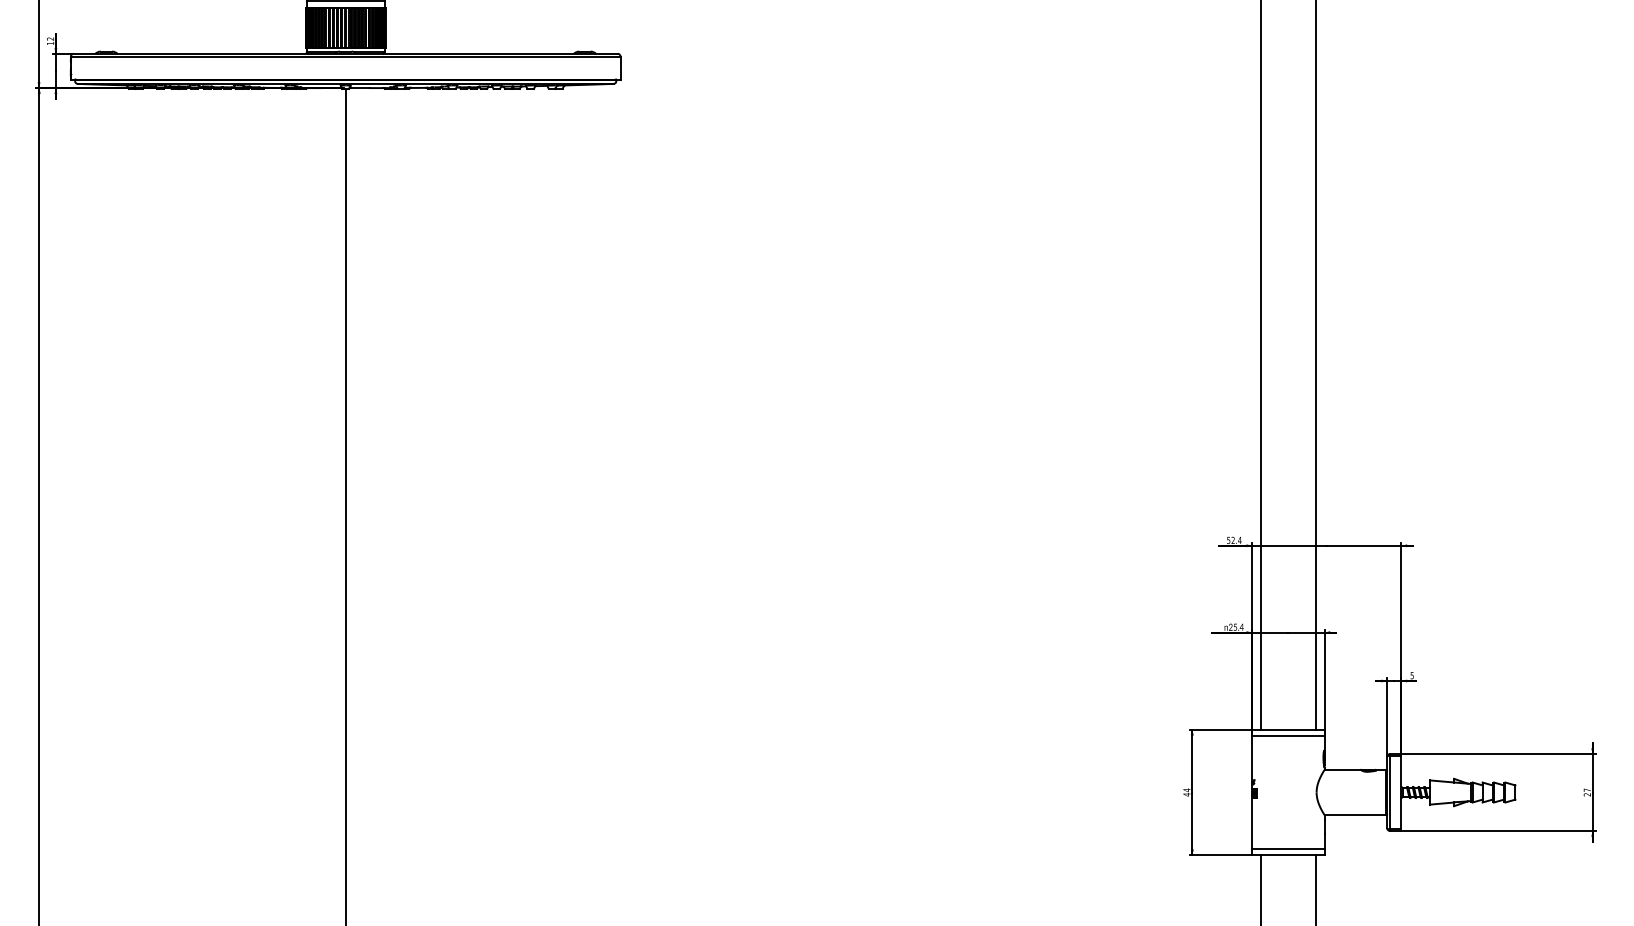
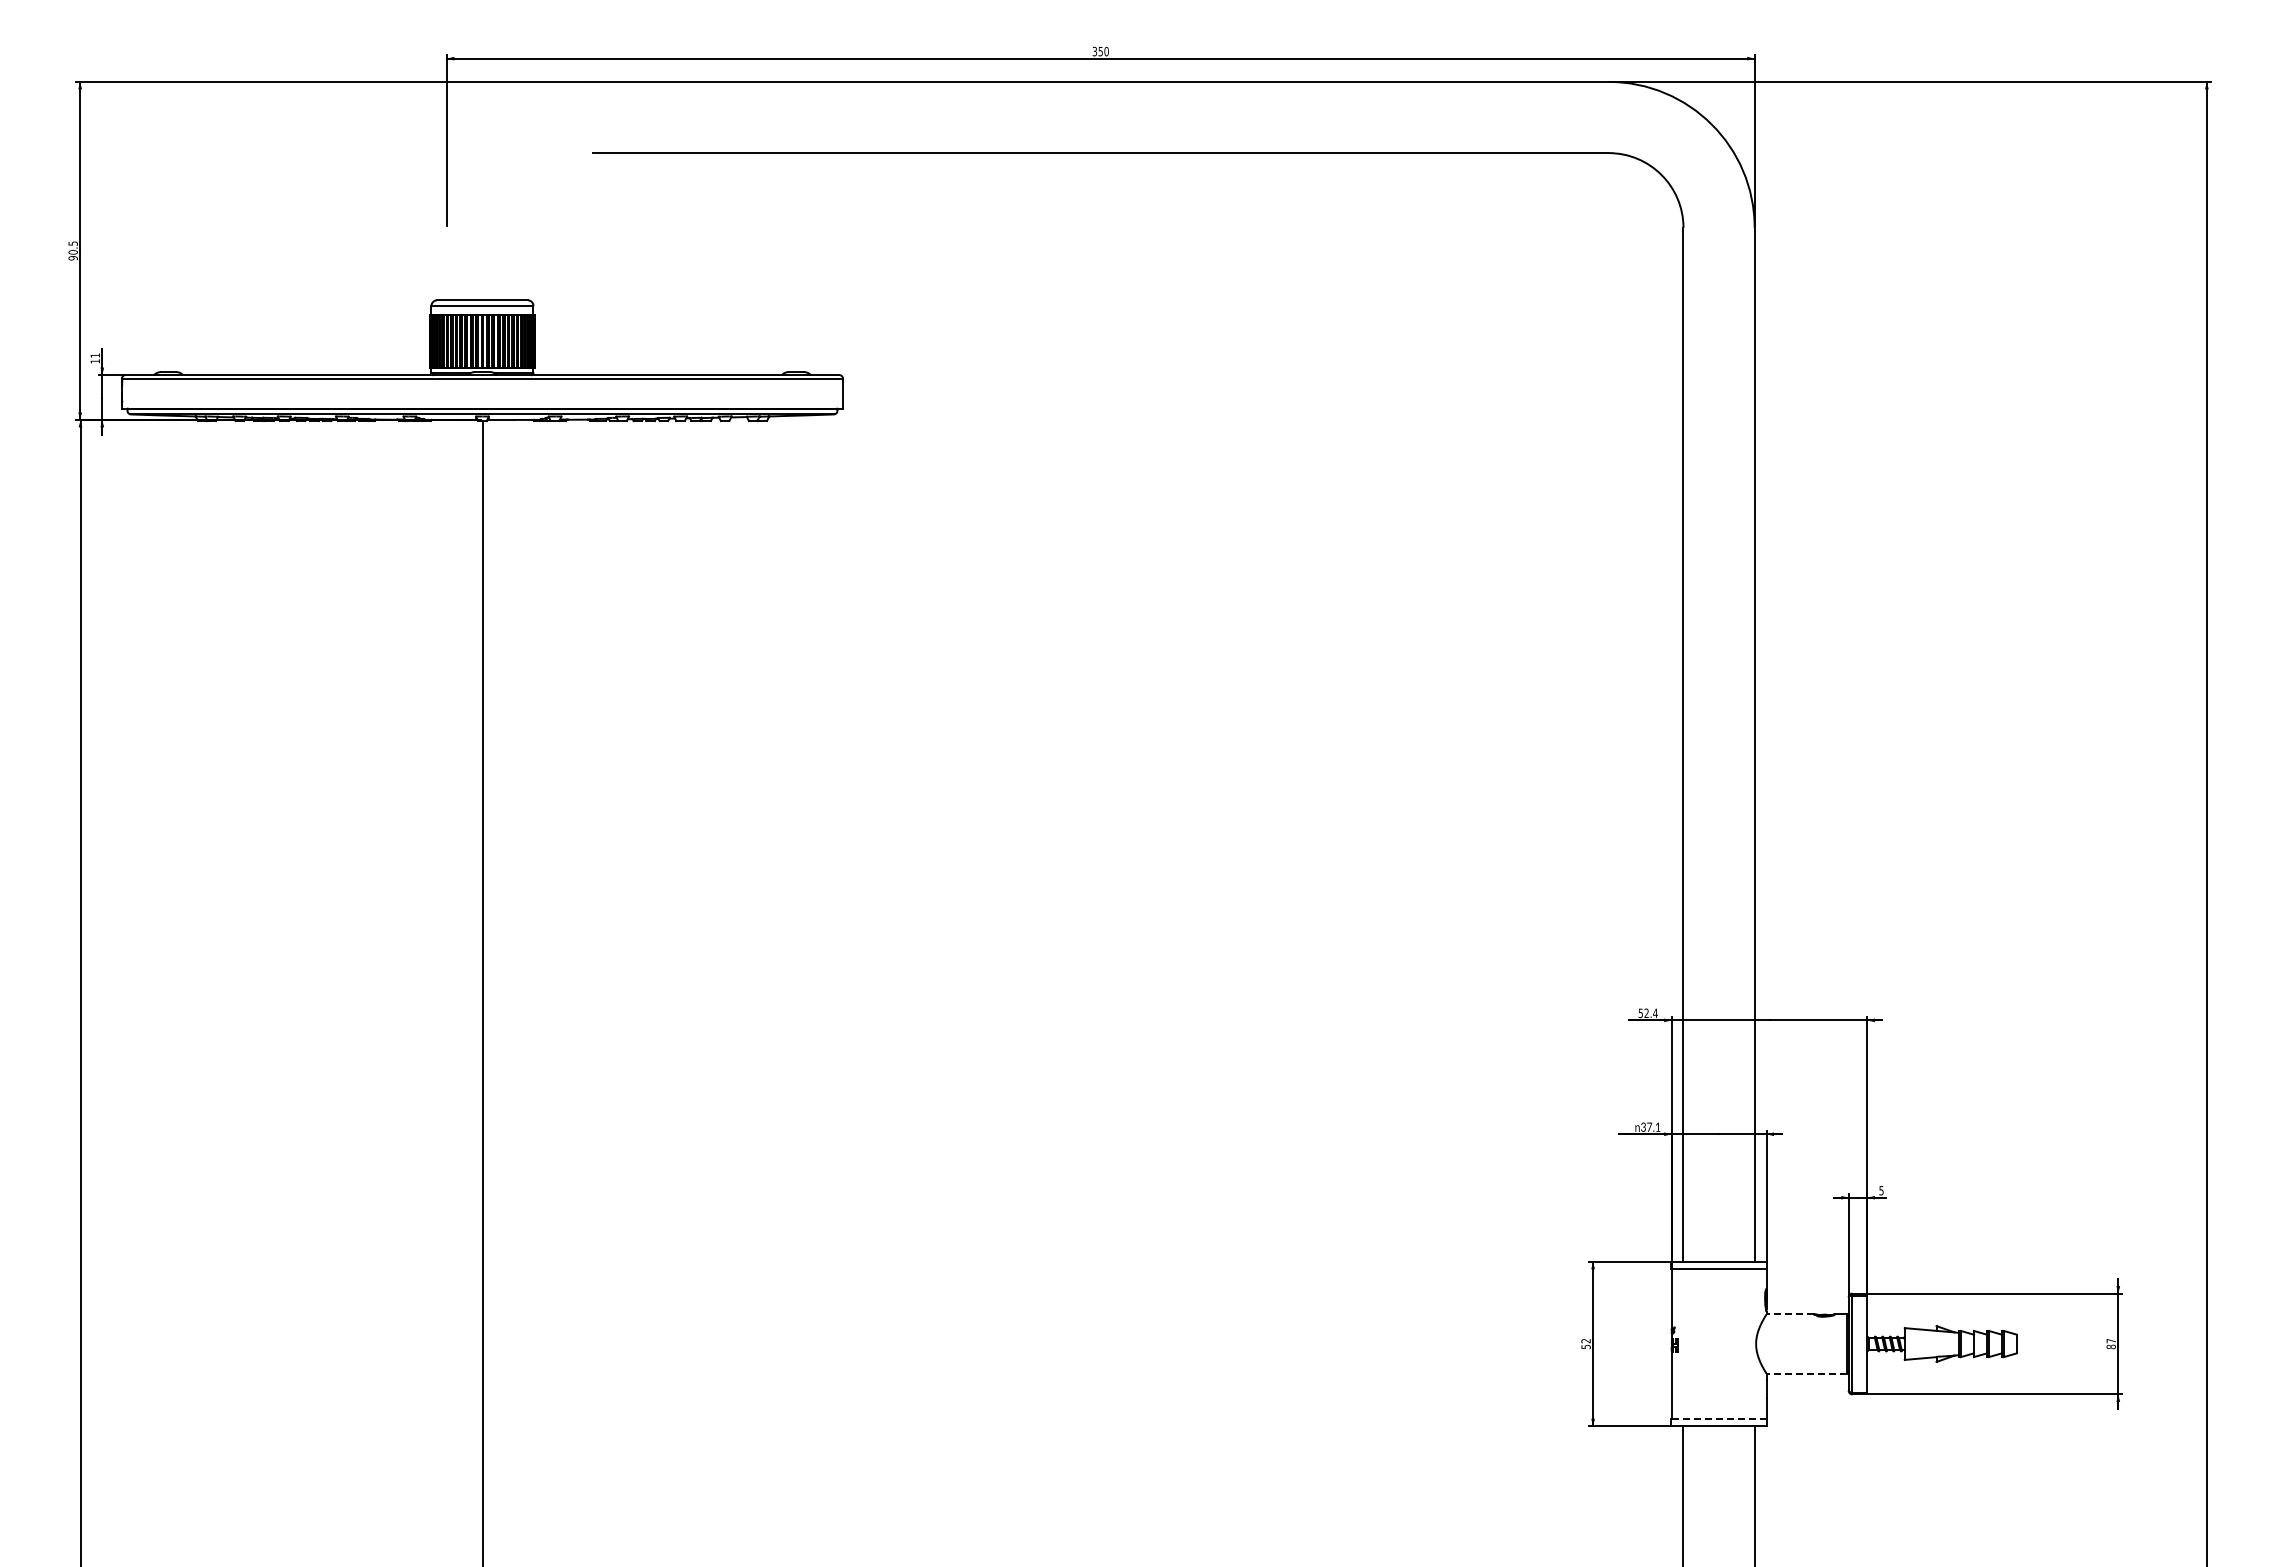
text: (49, 38) -> (94, 355), 12 -> 11
text: (1236, 626) -> (1650, 1126), 25.4 -> 37.1
line: (1342, 770) -> (1790, 1314), solid -> dashed
text: (1186, 792) -> (1585, 1343), 44 -> 52
text: (1586, 794) -> (2110, 1346), 27 -> 87
line: (1355, 814) -> (1806, 1373), solid -> dashed
line: (1288, 849) -> (1719, 1418), solid -> dashed

